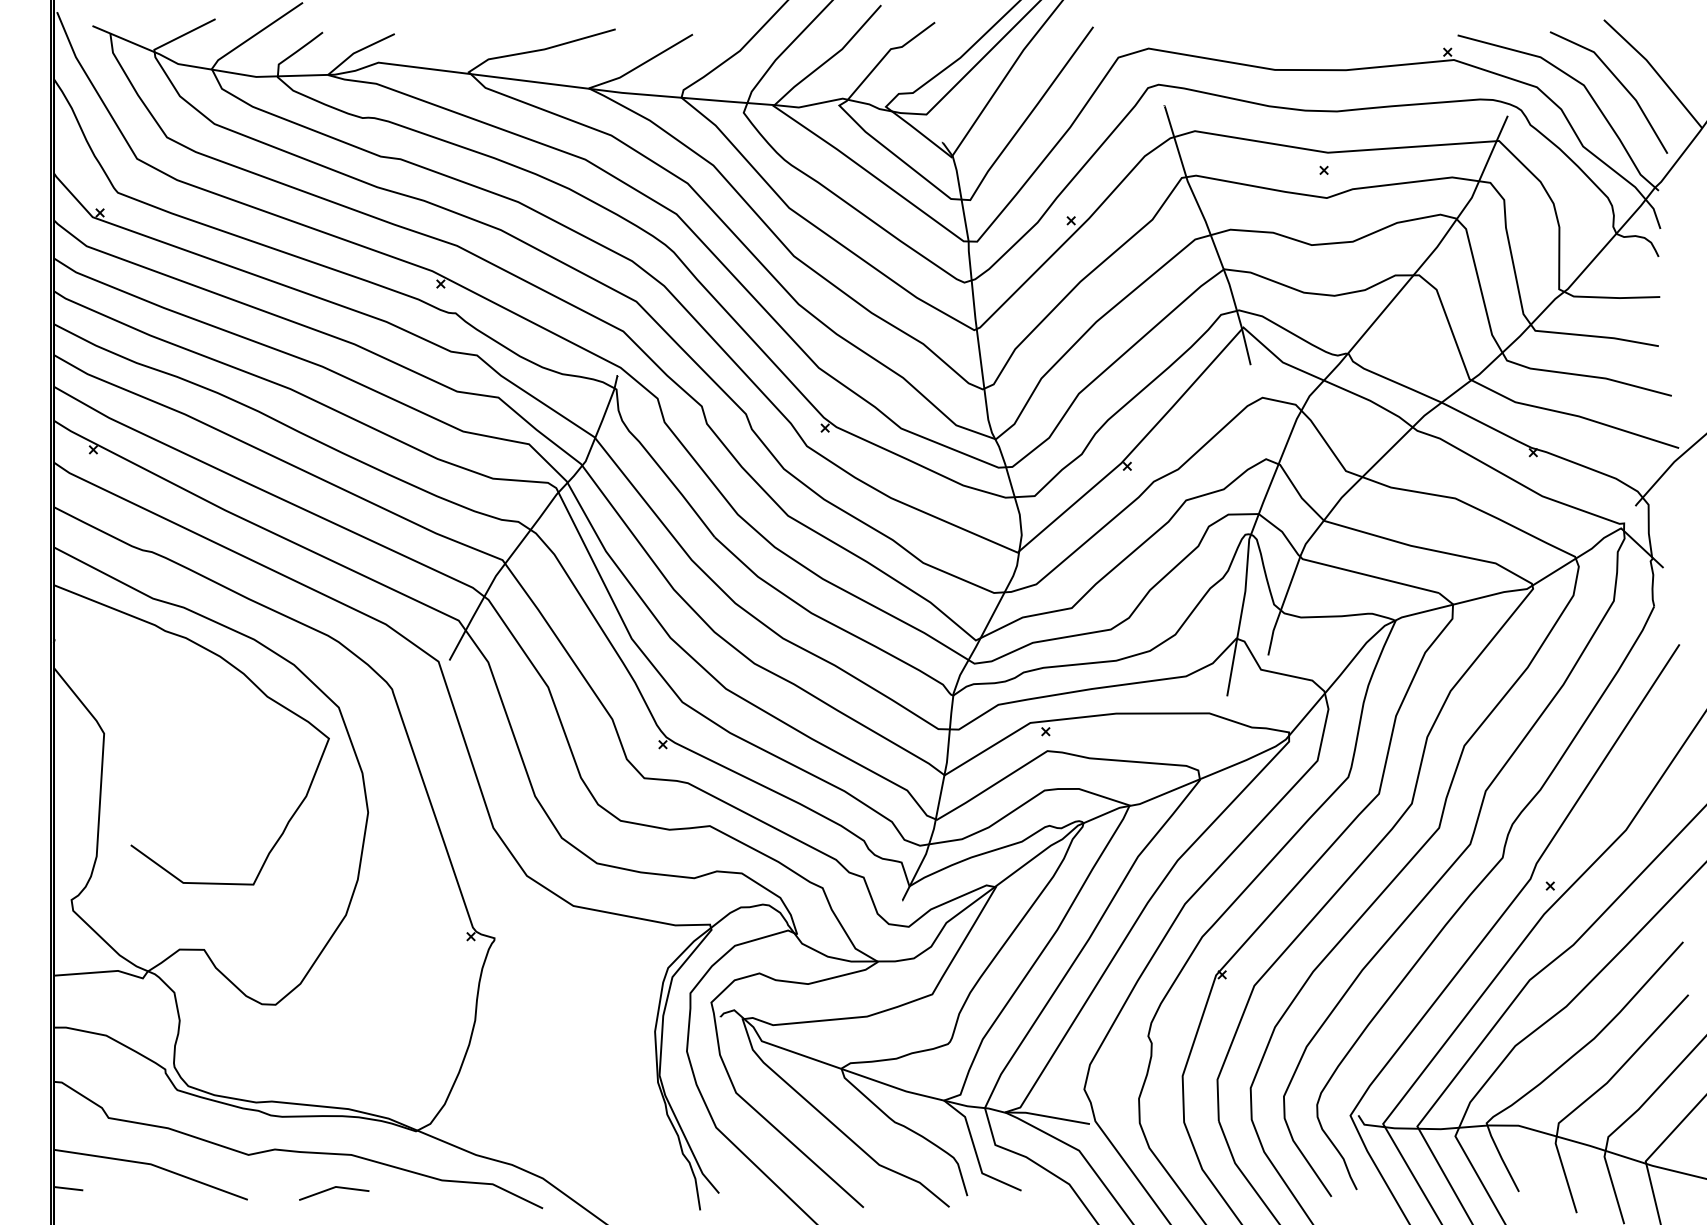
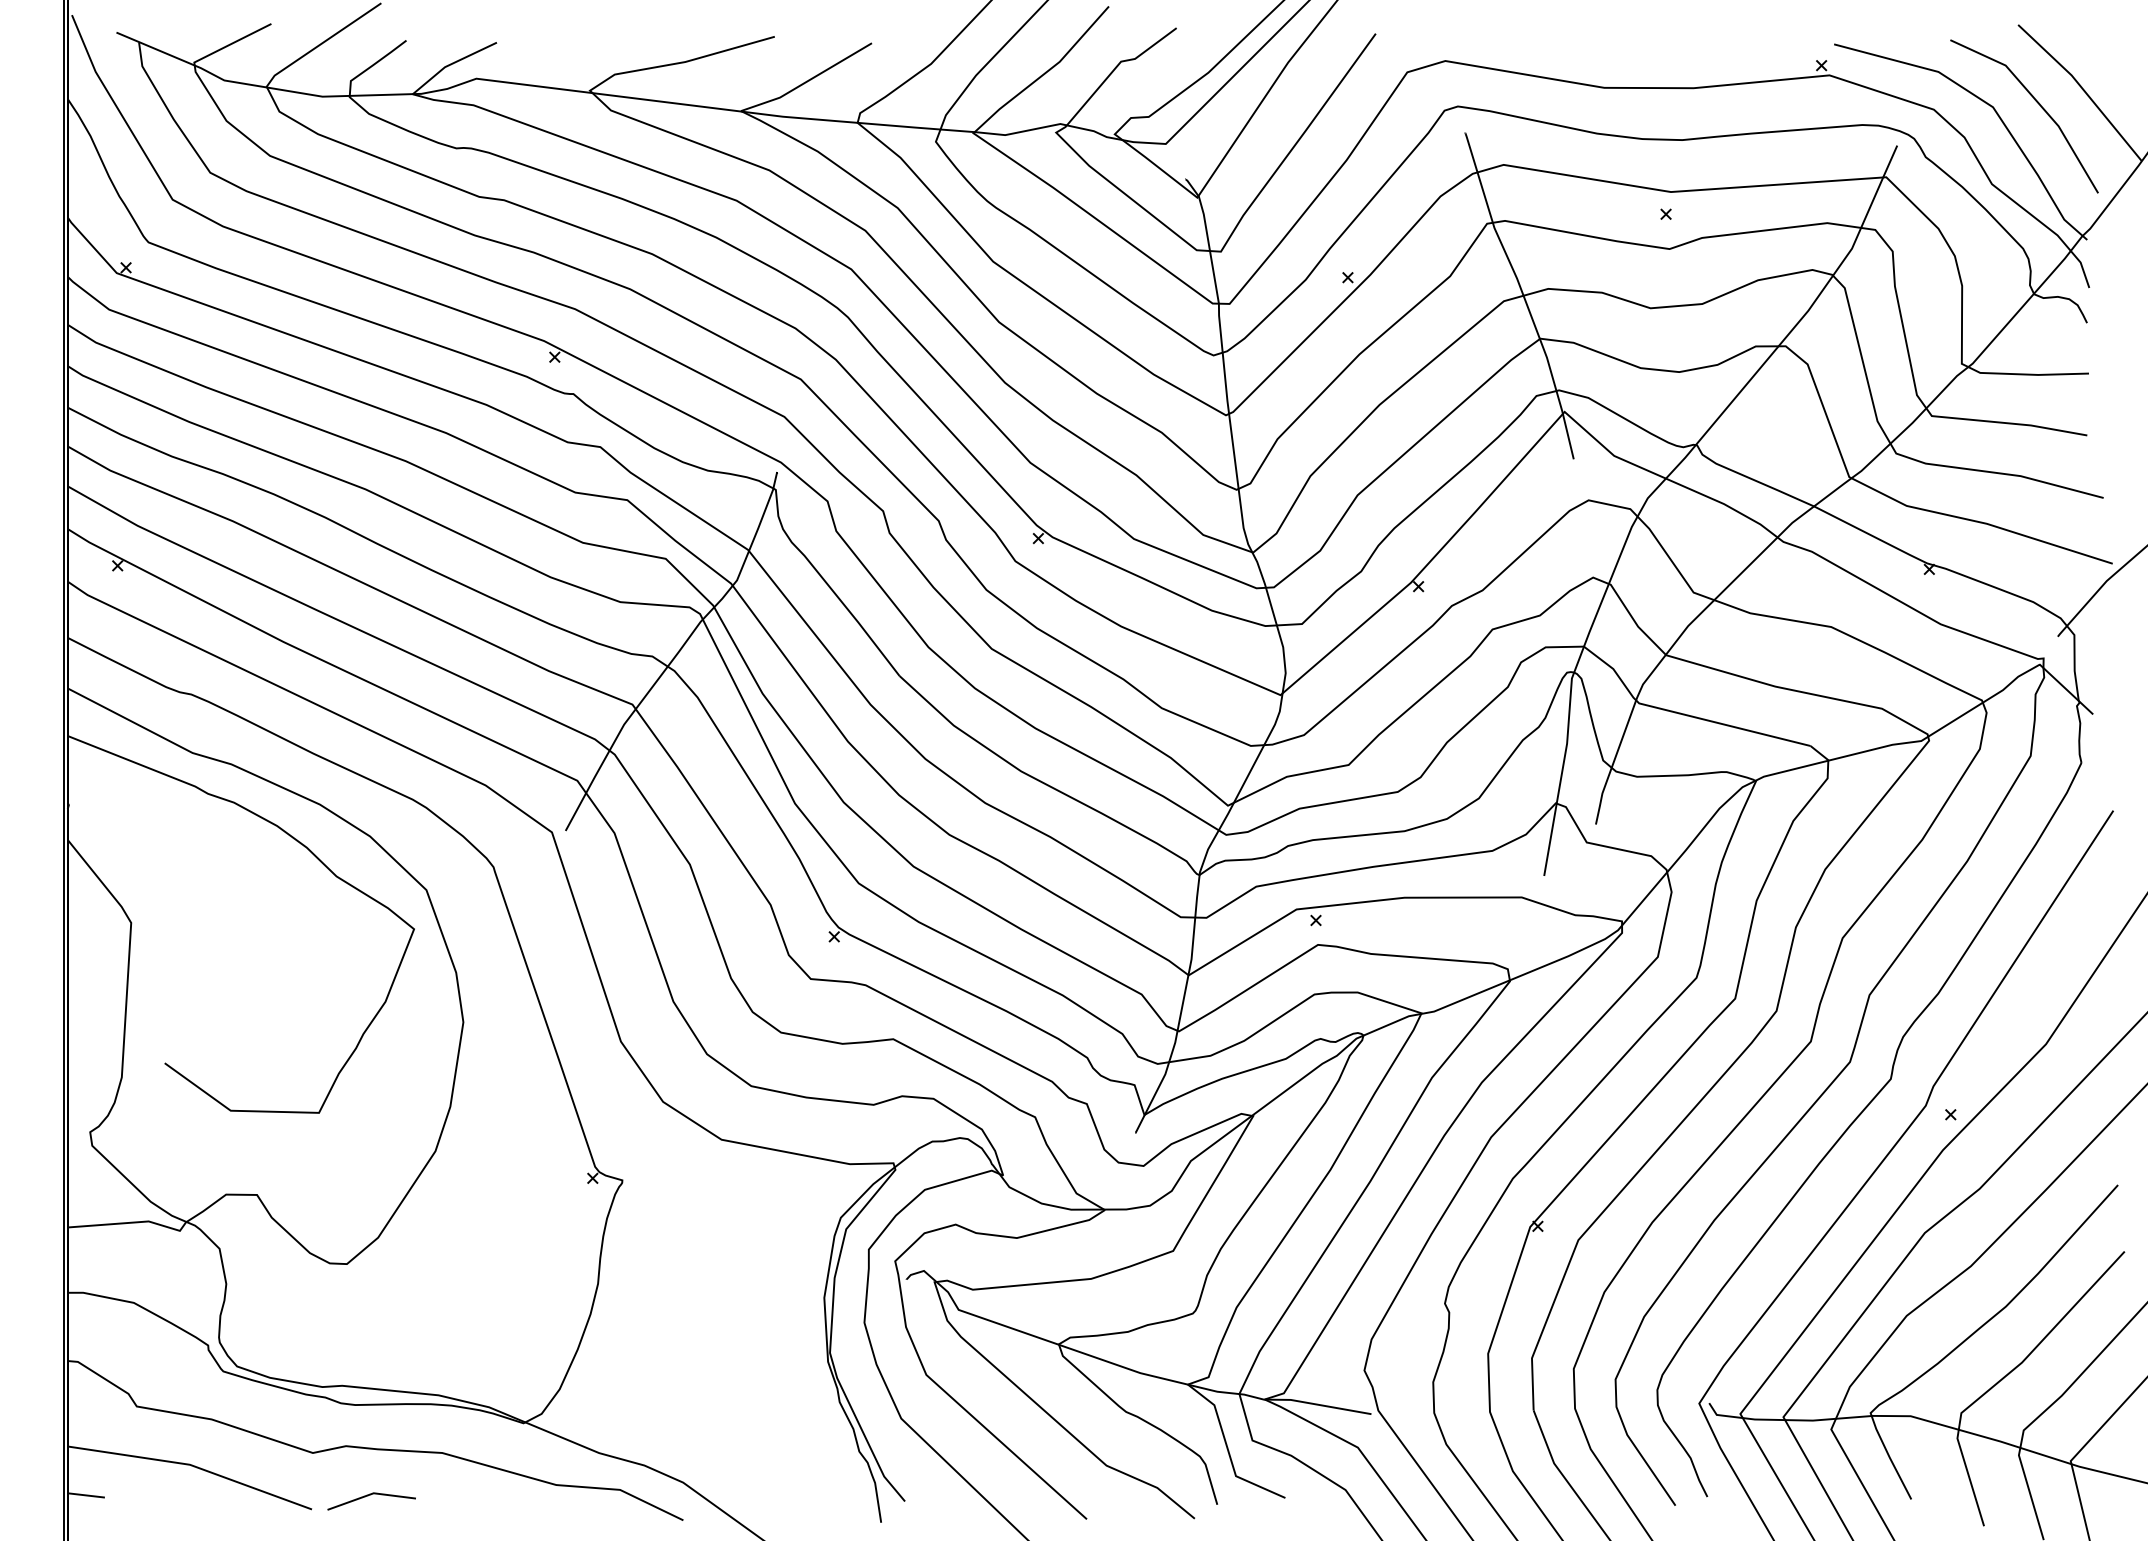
line: (331, 1189) -> (368, 1496), moved

